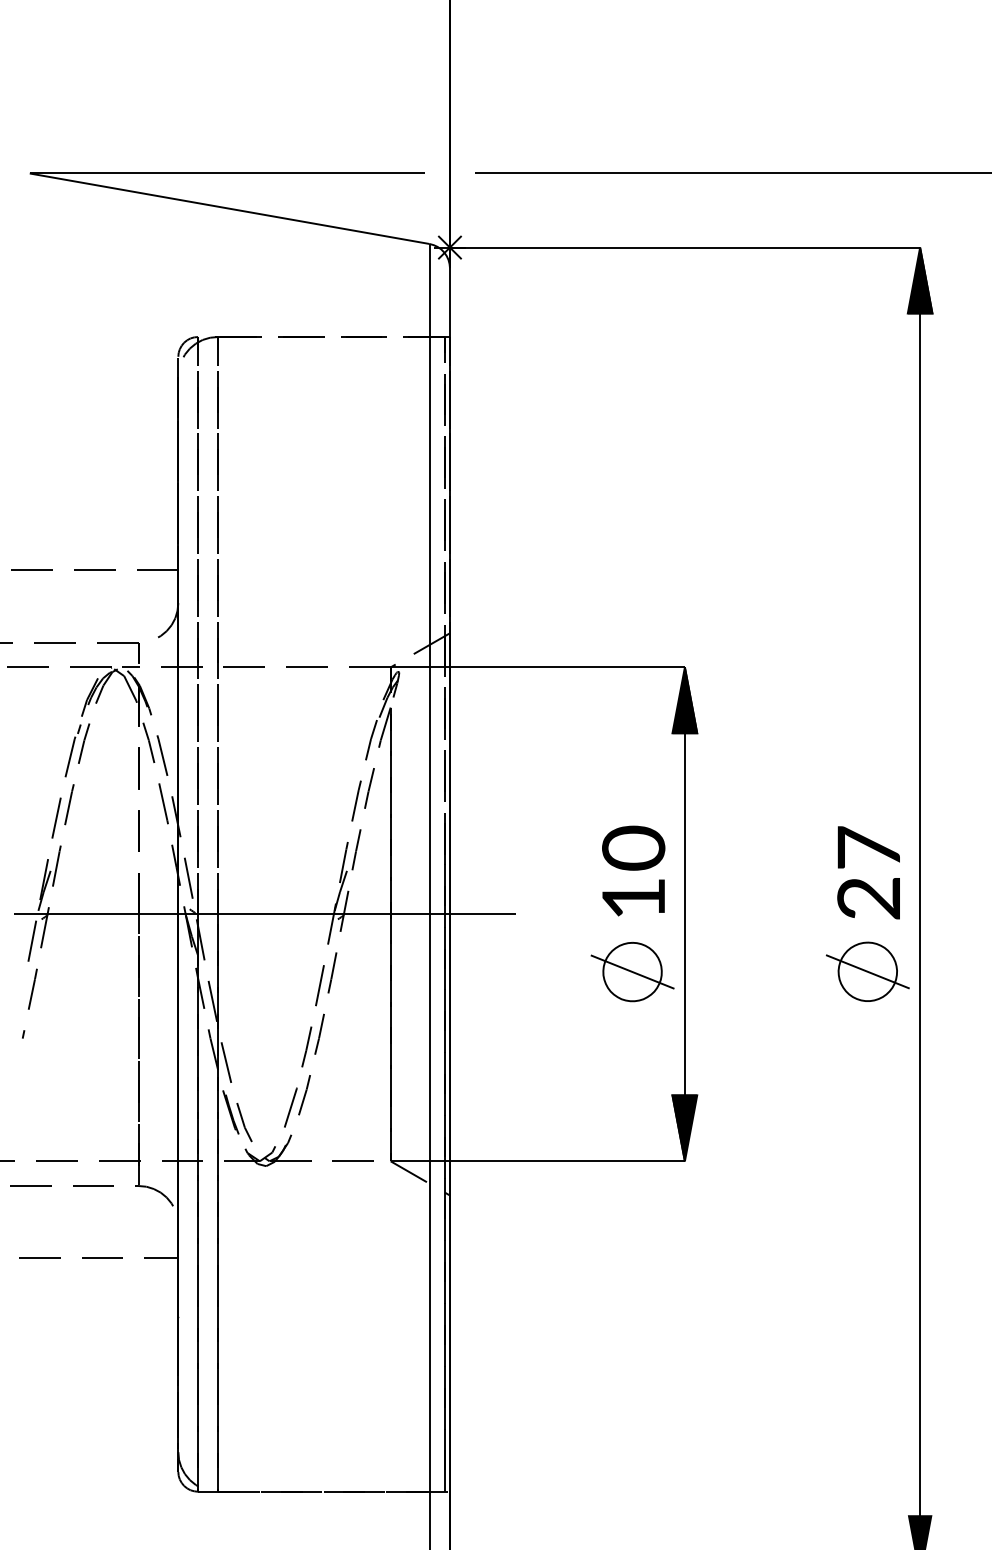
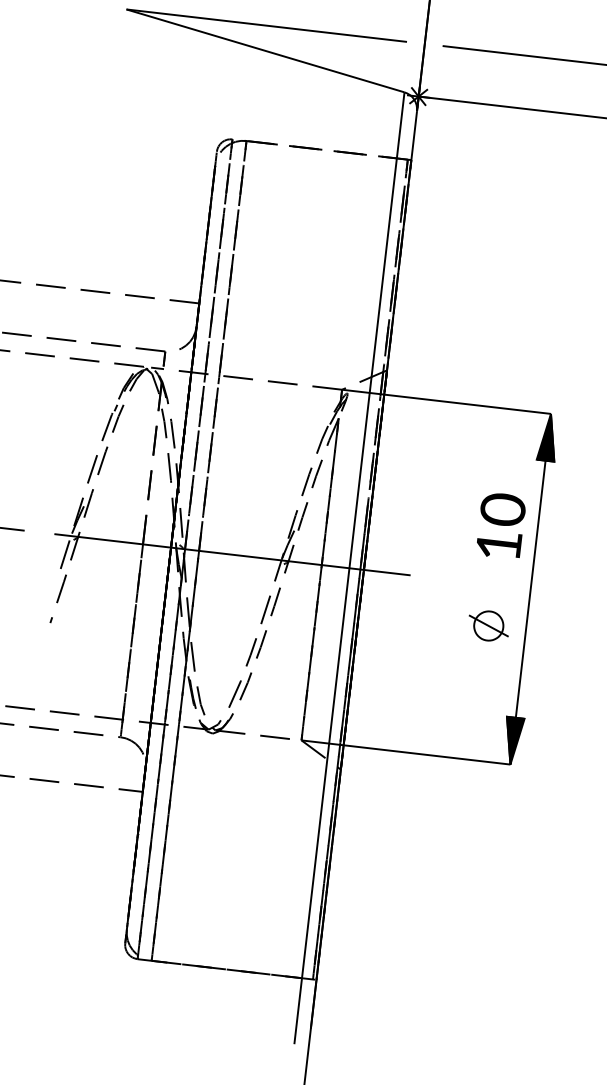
text: (633, 870) -> (501, 525), moved
part: (632, 972) -> (488, 626), size x0.7

